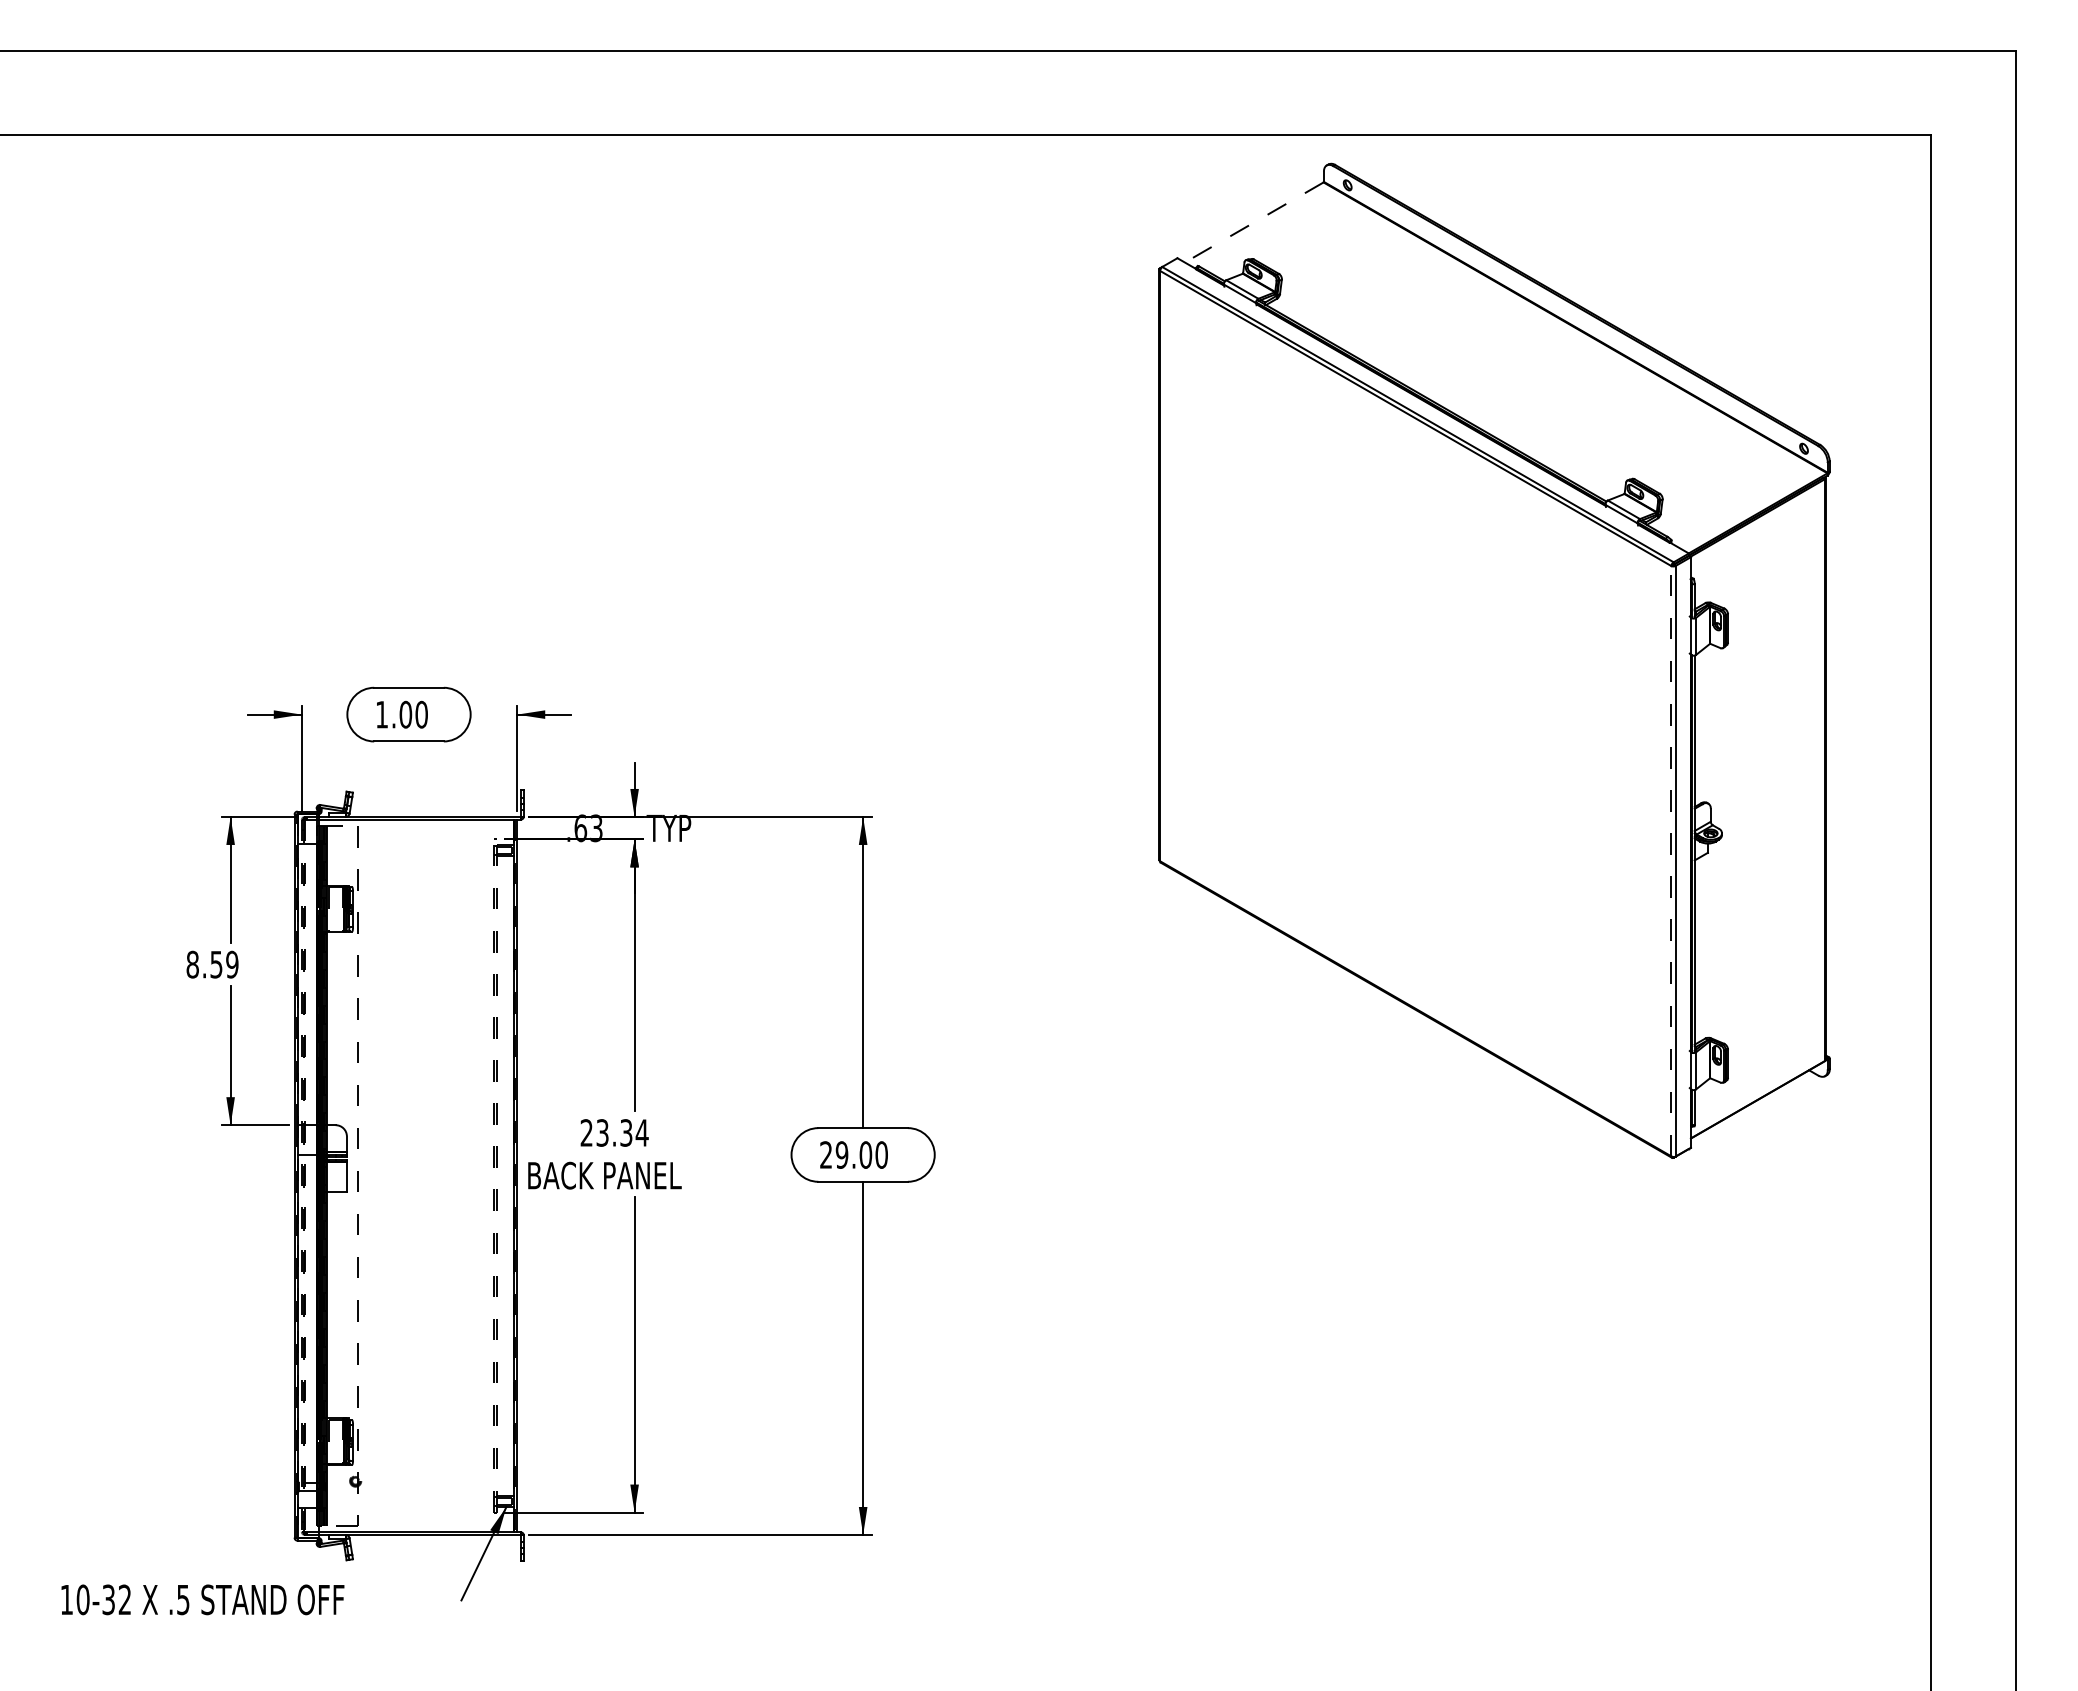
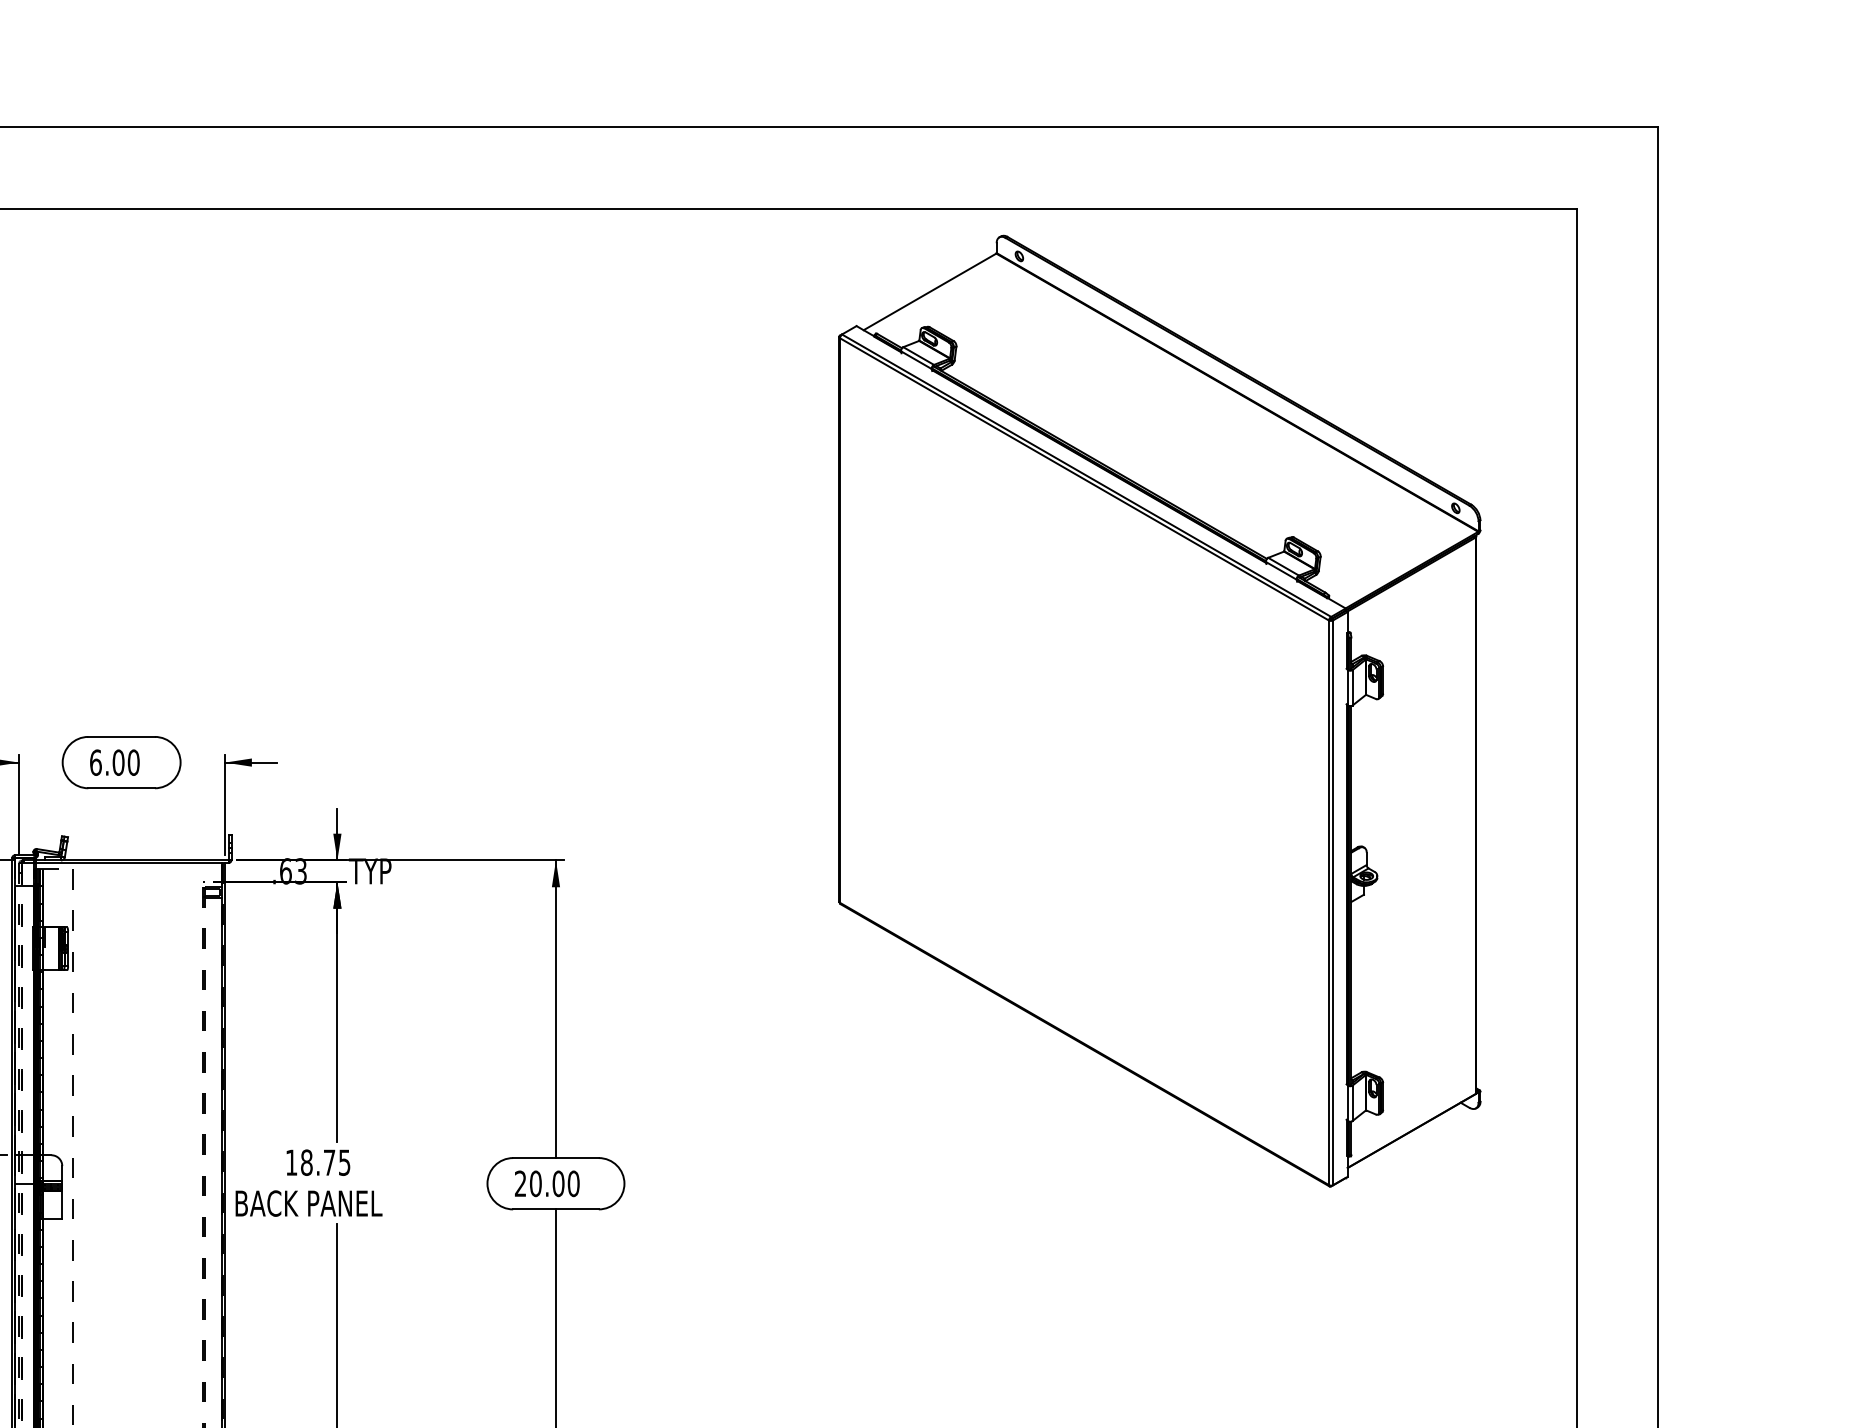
line: (1253, 222) -> (929, 291), dashed -> solid
text: (382, 714) -> (96, 762), 1.00 -> 6.00
line: (1671, 860) -> (1329, 902), dashed -> solid
text: (614, 1132) -> (318, 1162), 23.34 -> 18.75
text: (841, 1154) -> (535, 1183), 29.00 -> 20.00

